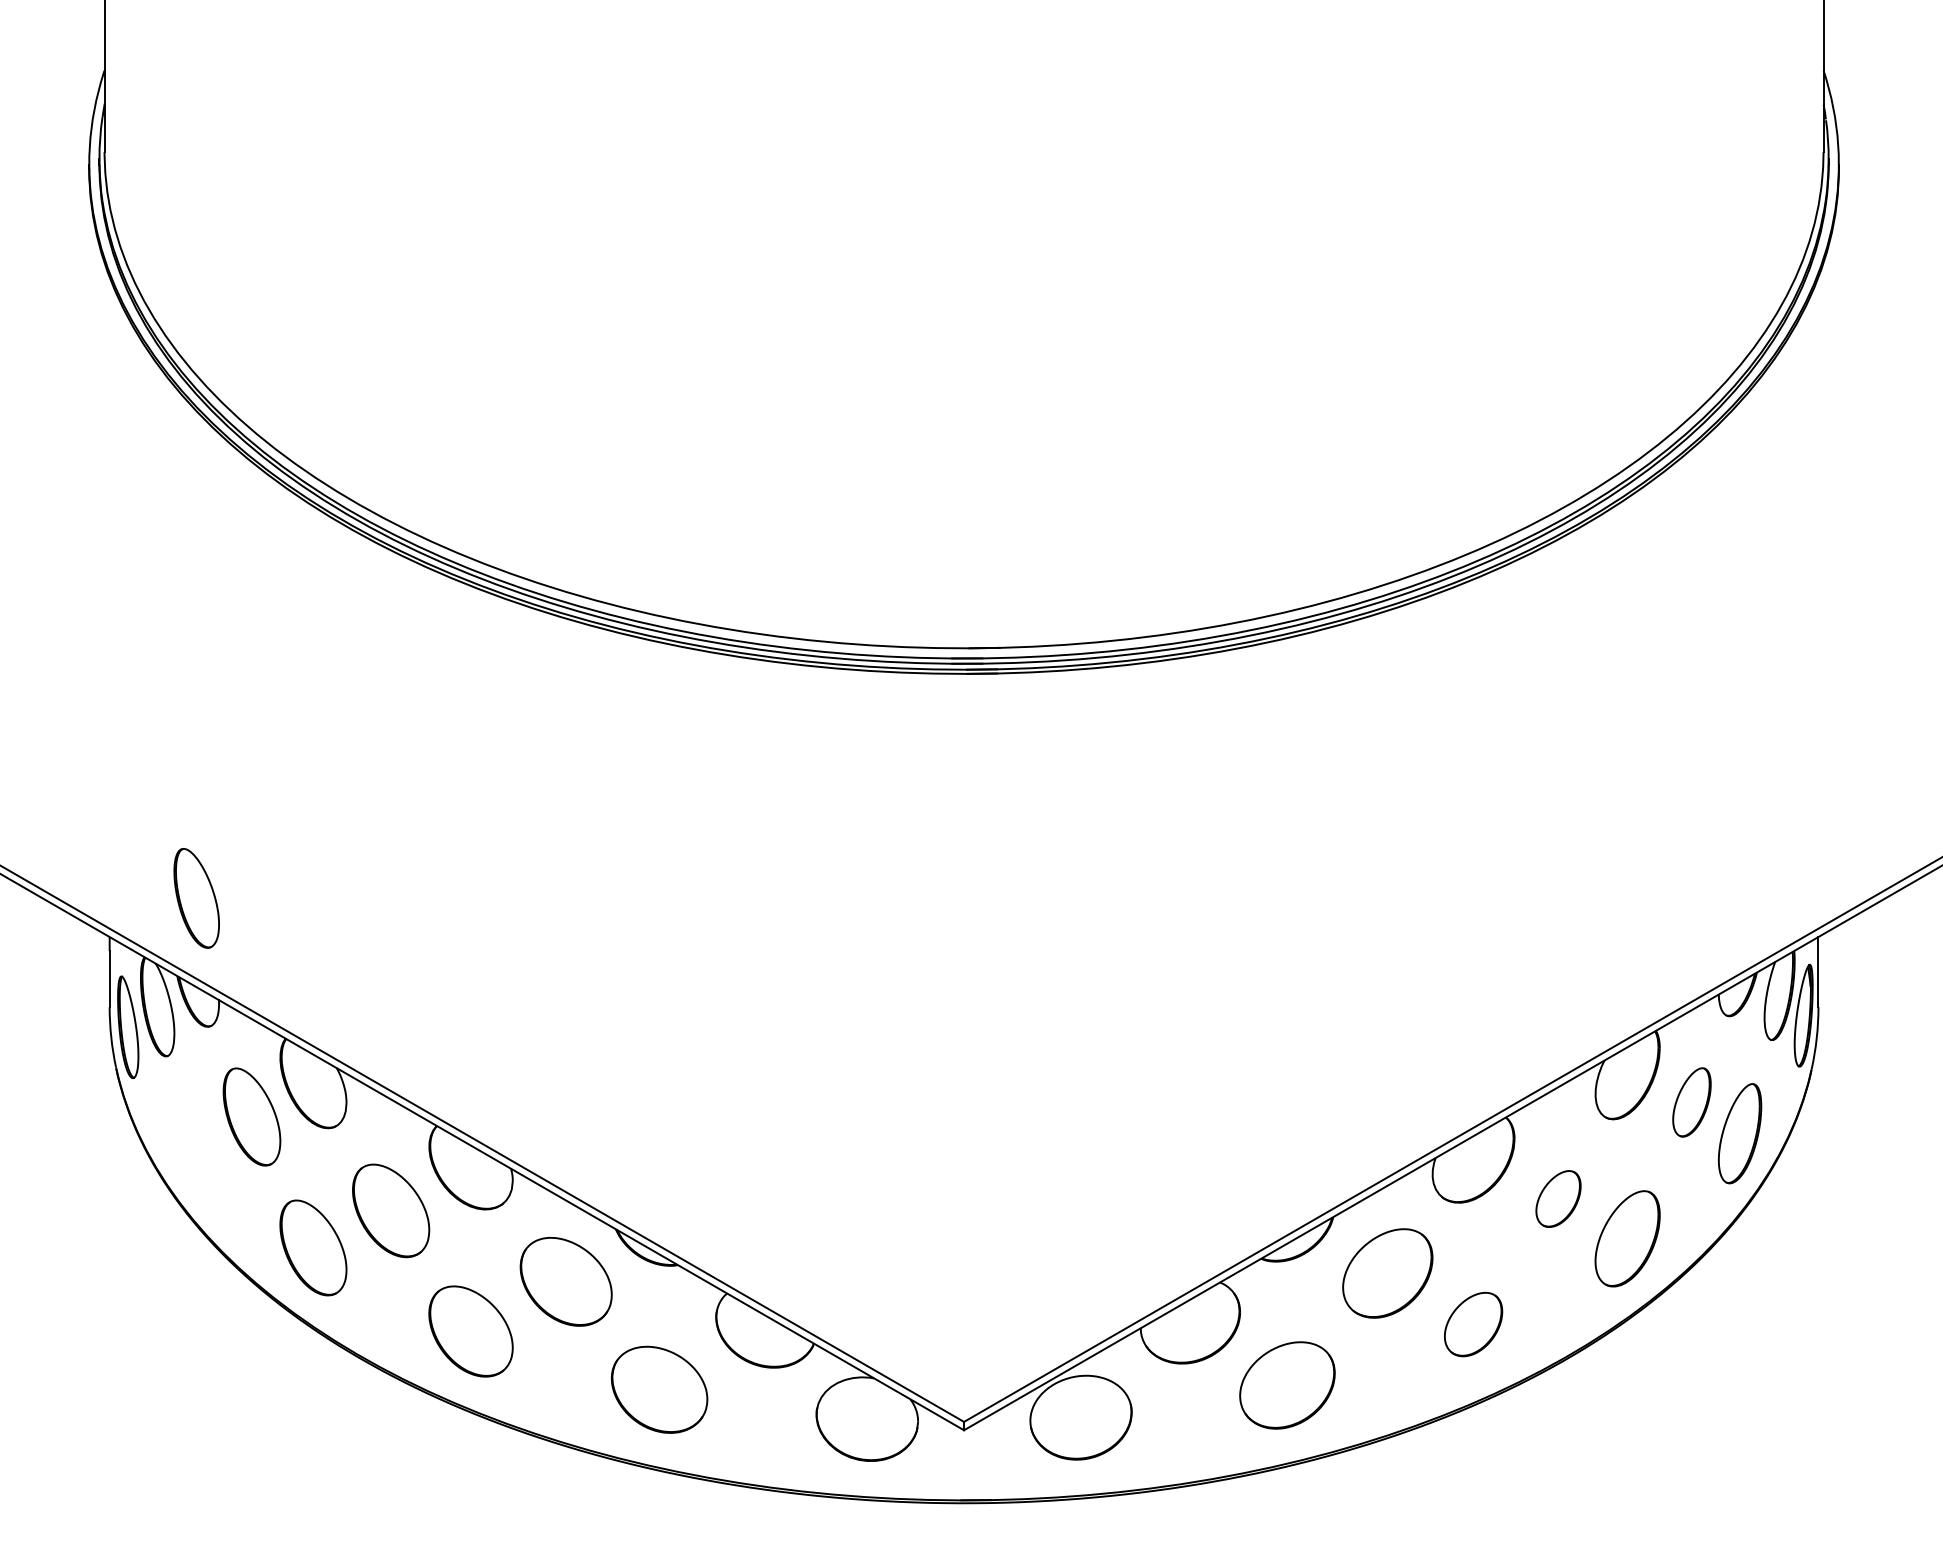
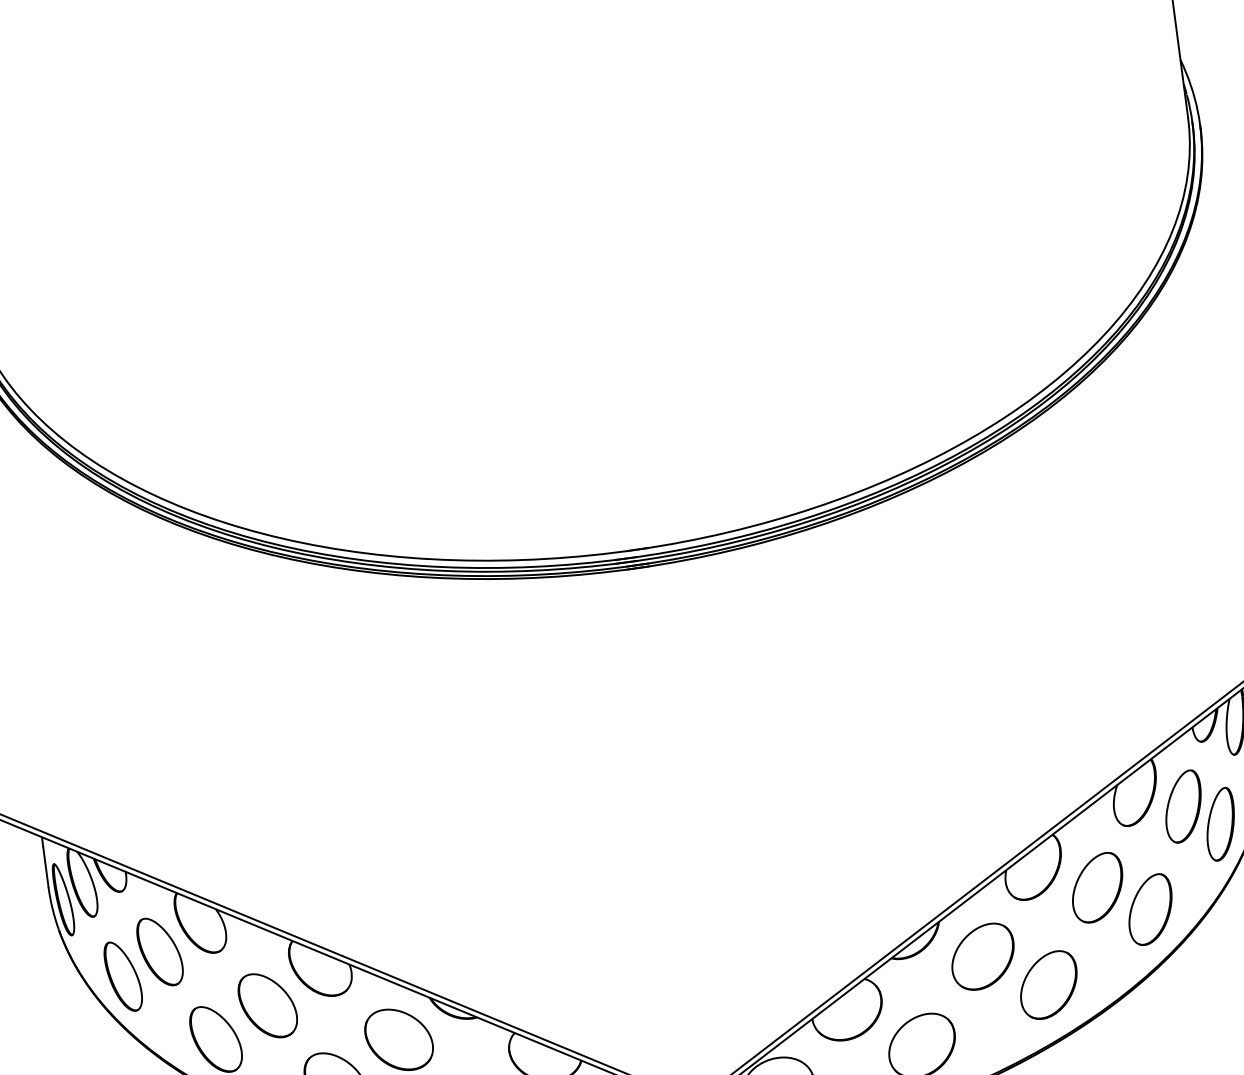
part: (196, 898) -> (123, 976), moved
part: (1691, 1102) -> (1183, 806), size x1.43
part: (1558, 1198) -> (1097, 887), size x1.67
part: (1473, 1324) -> (1048, 985), size x1.43

